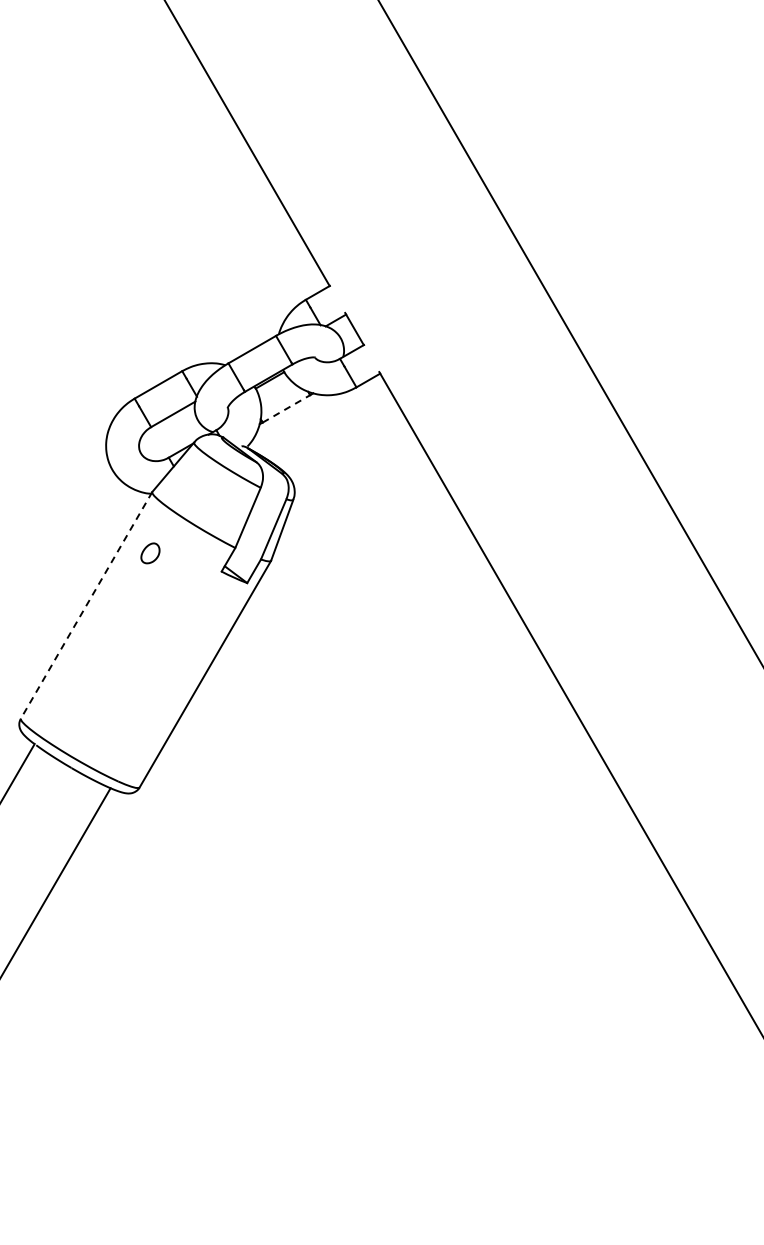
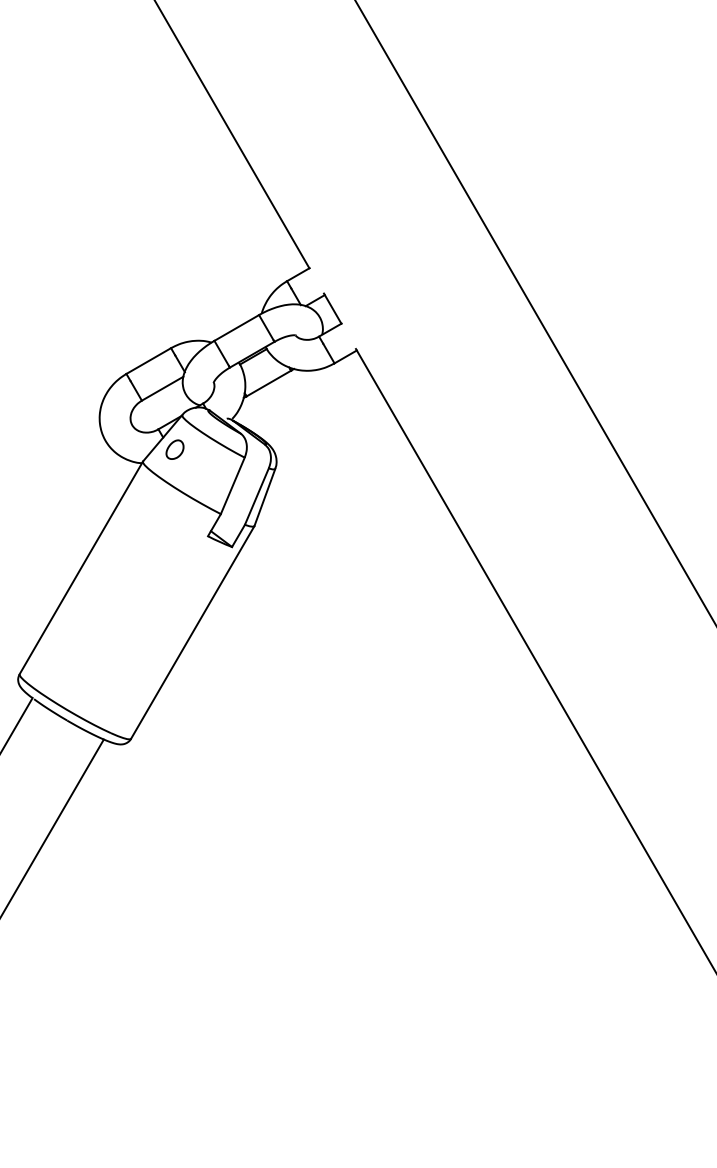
line: (286, 408) -> (268, 383), dashed -> solid
part: (150, 553) -> (175, 449), moved
line: (86, 605) -> (81, 568), dashed -> solid

